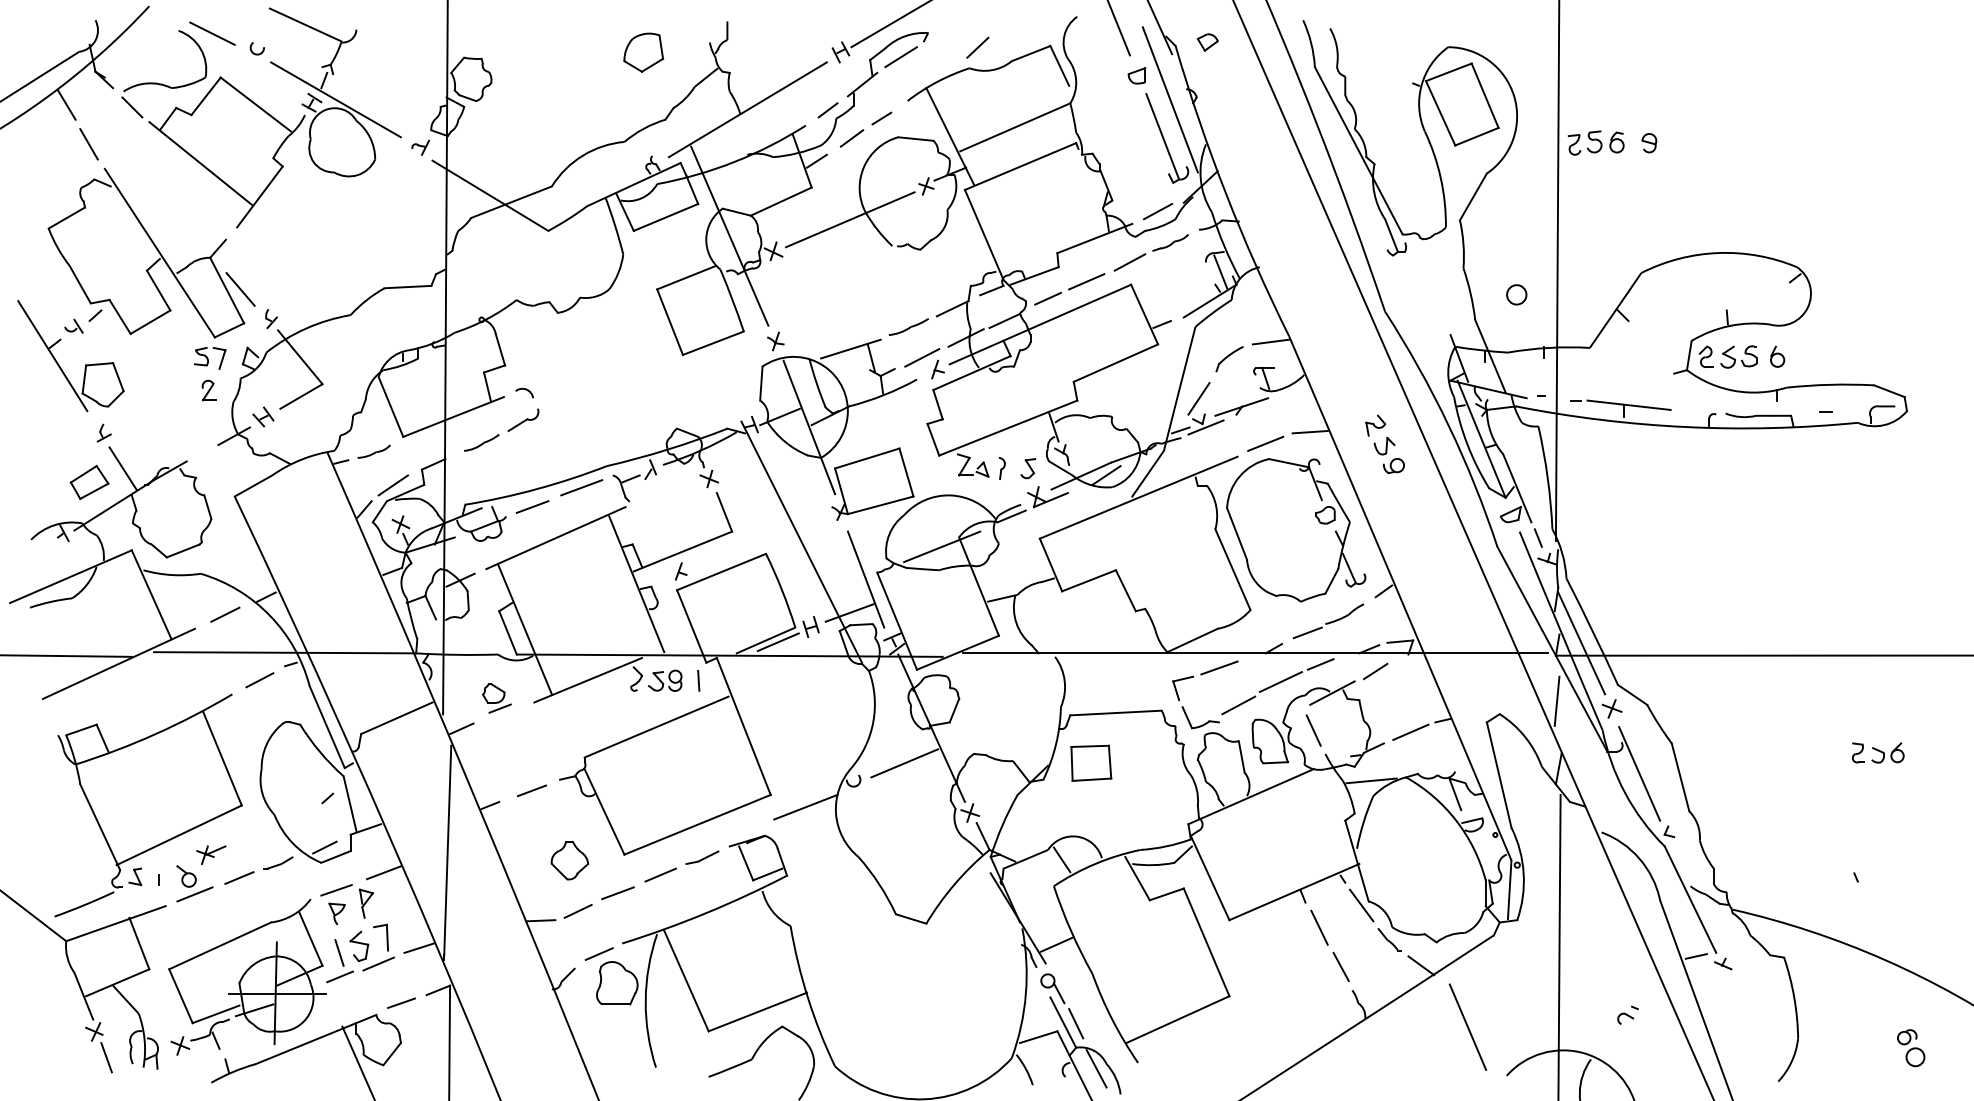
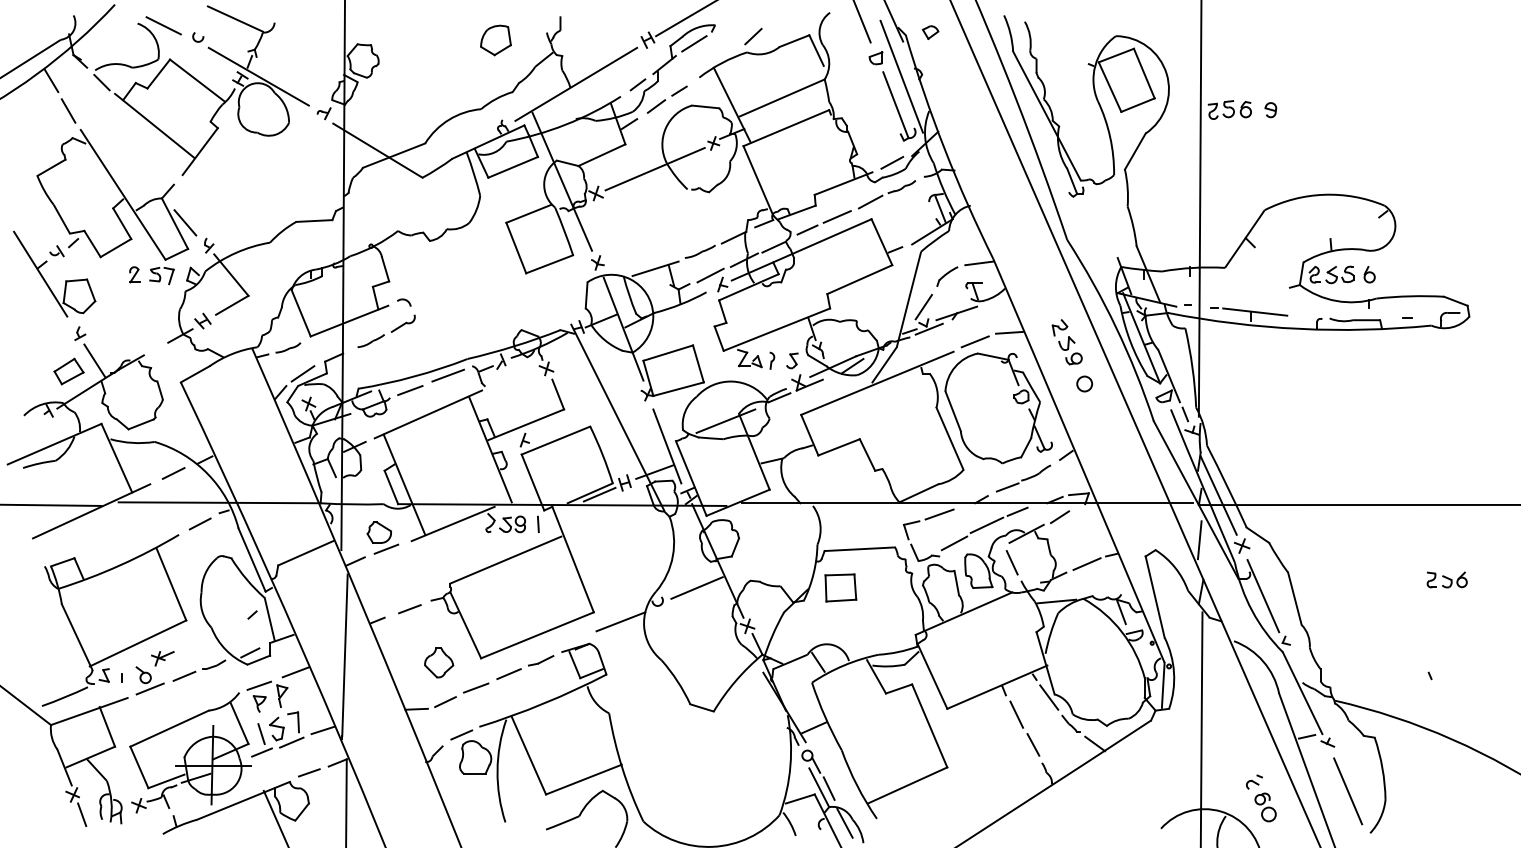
circle: (1516, 294) -> (1084, 383), moved
part: (208, 390) -> (134, 274), moved
part: (496, 697) -> (382, 537), size x1.43
line: (1468, 1027) -> (1348, 791), moved
part: (1911, 1048) -> (1265, 807), moved

